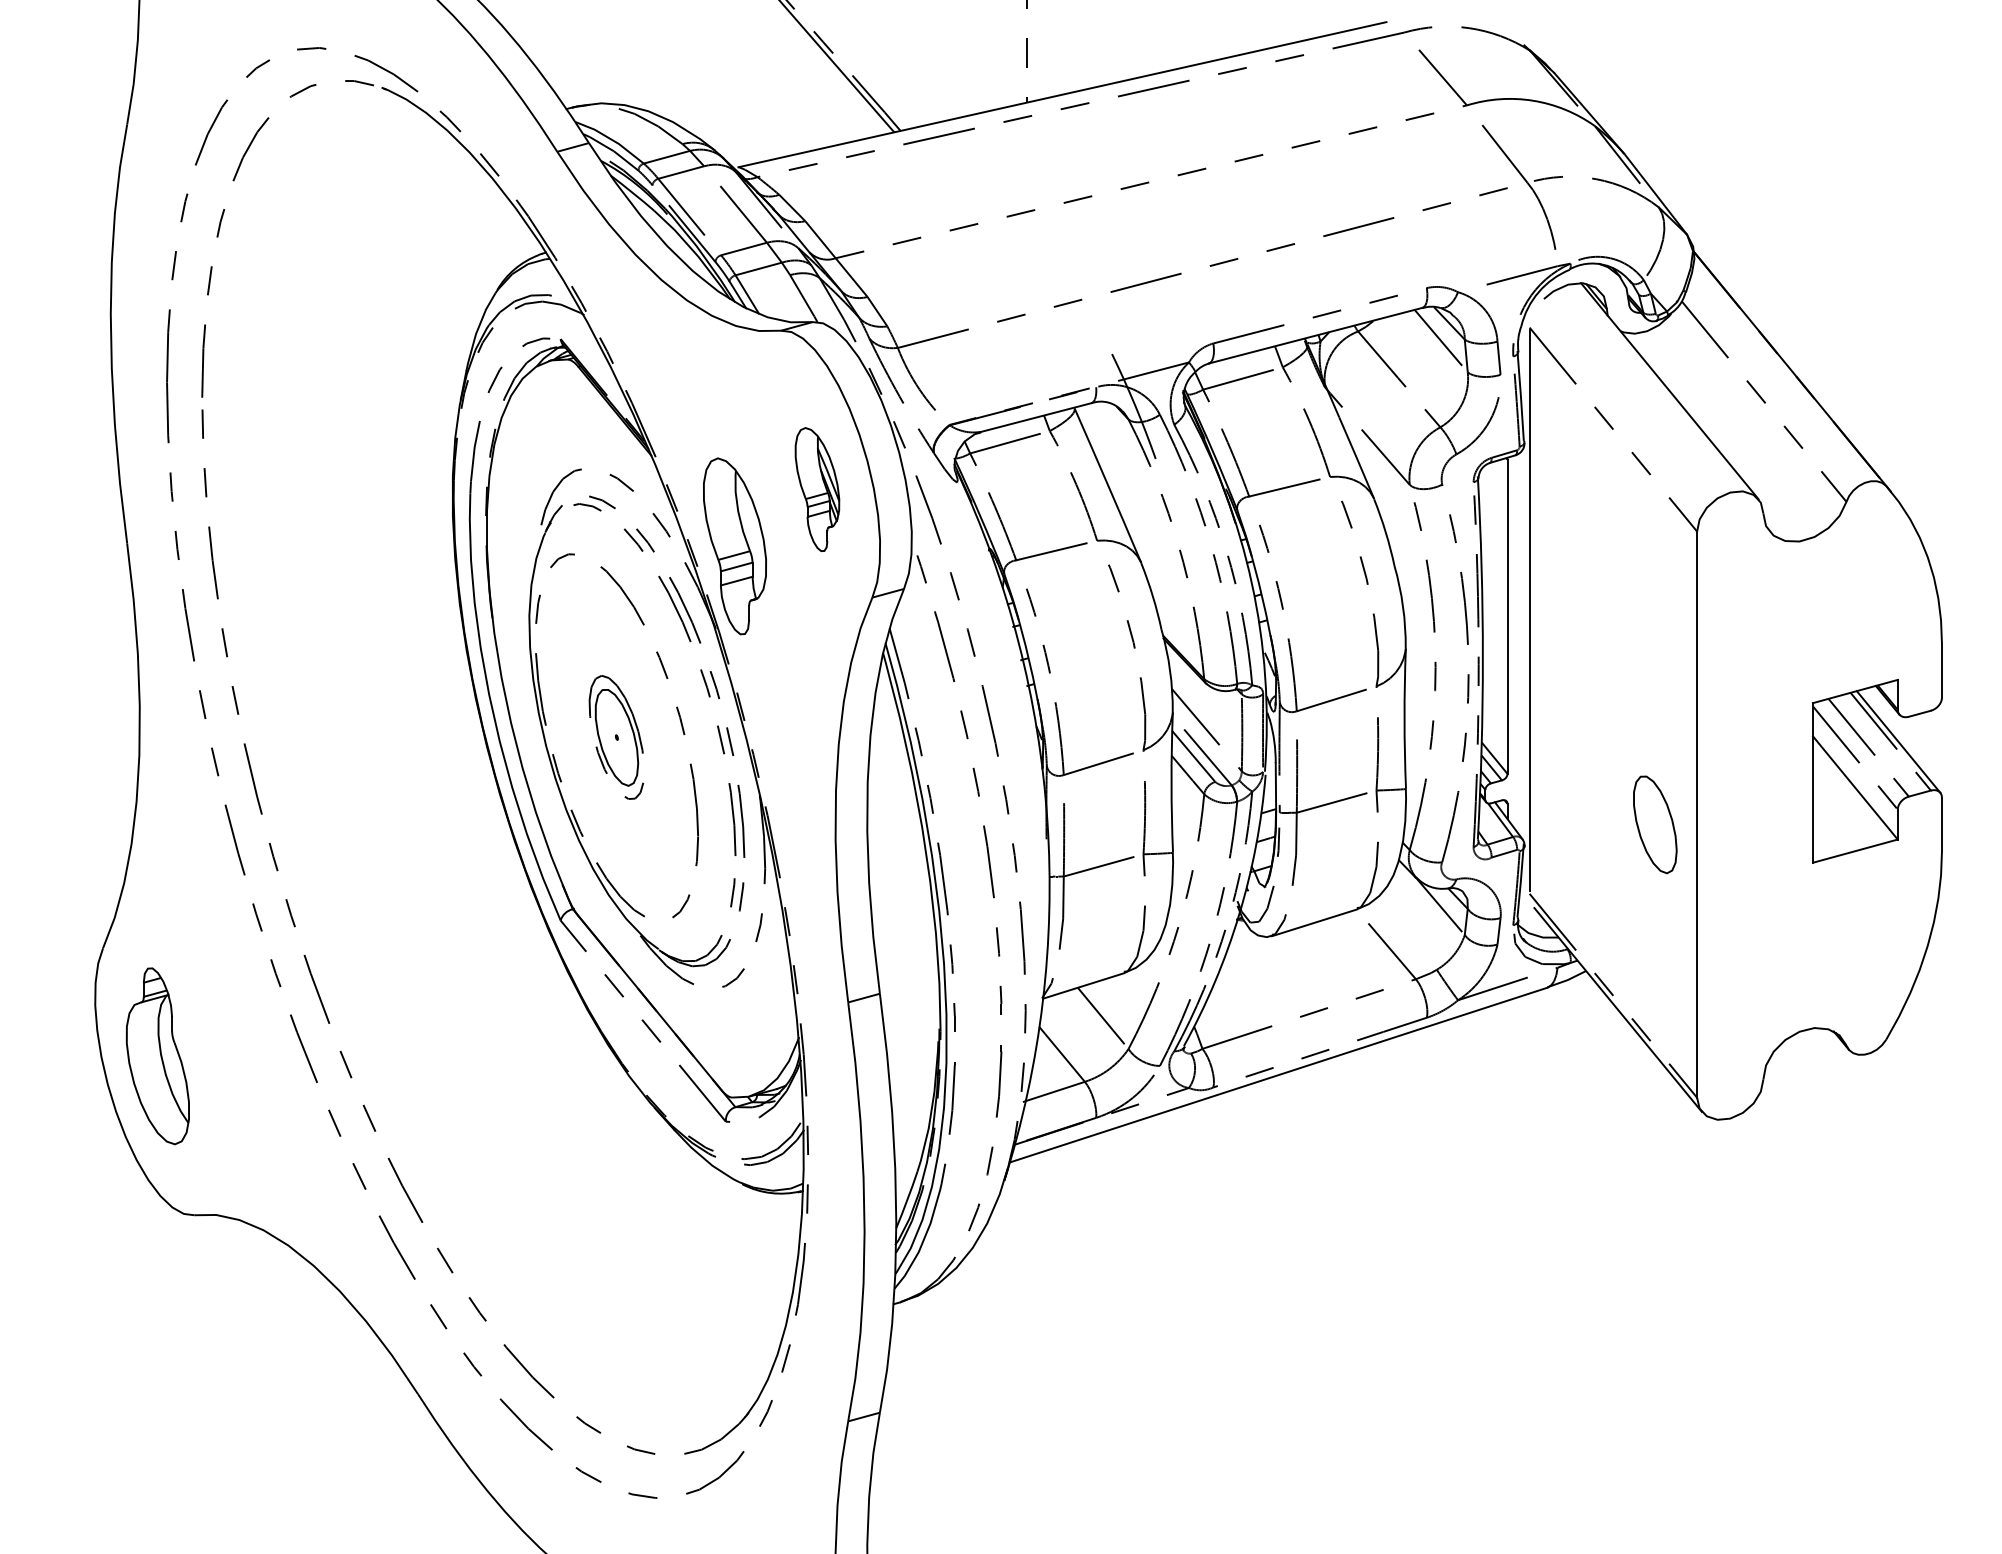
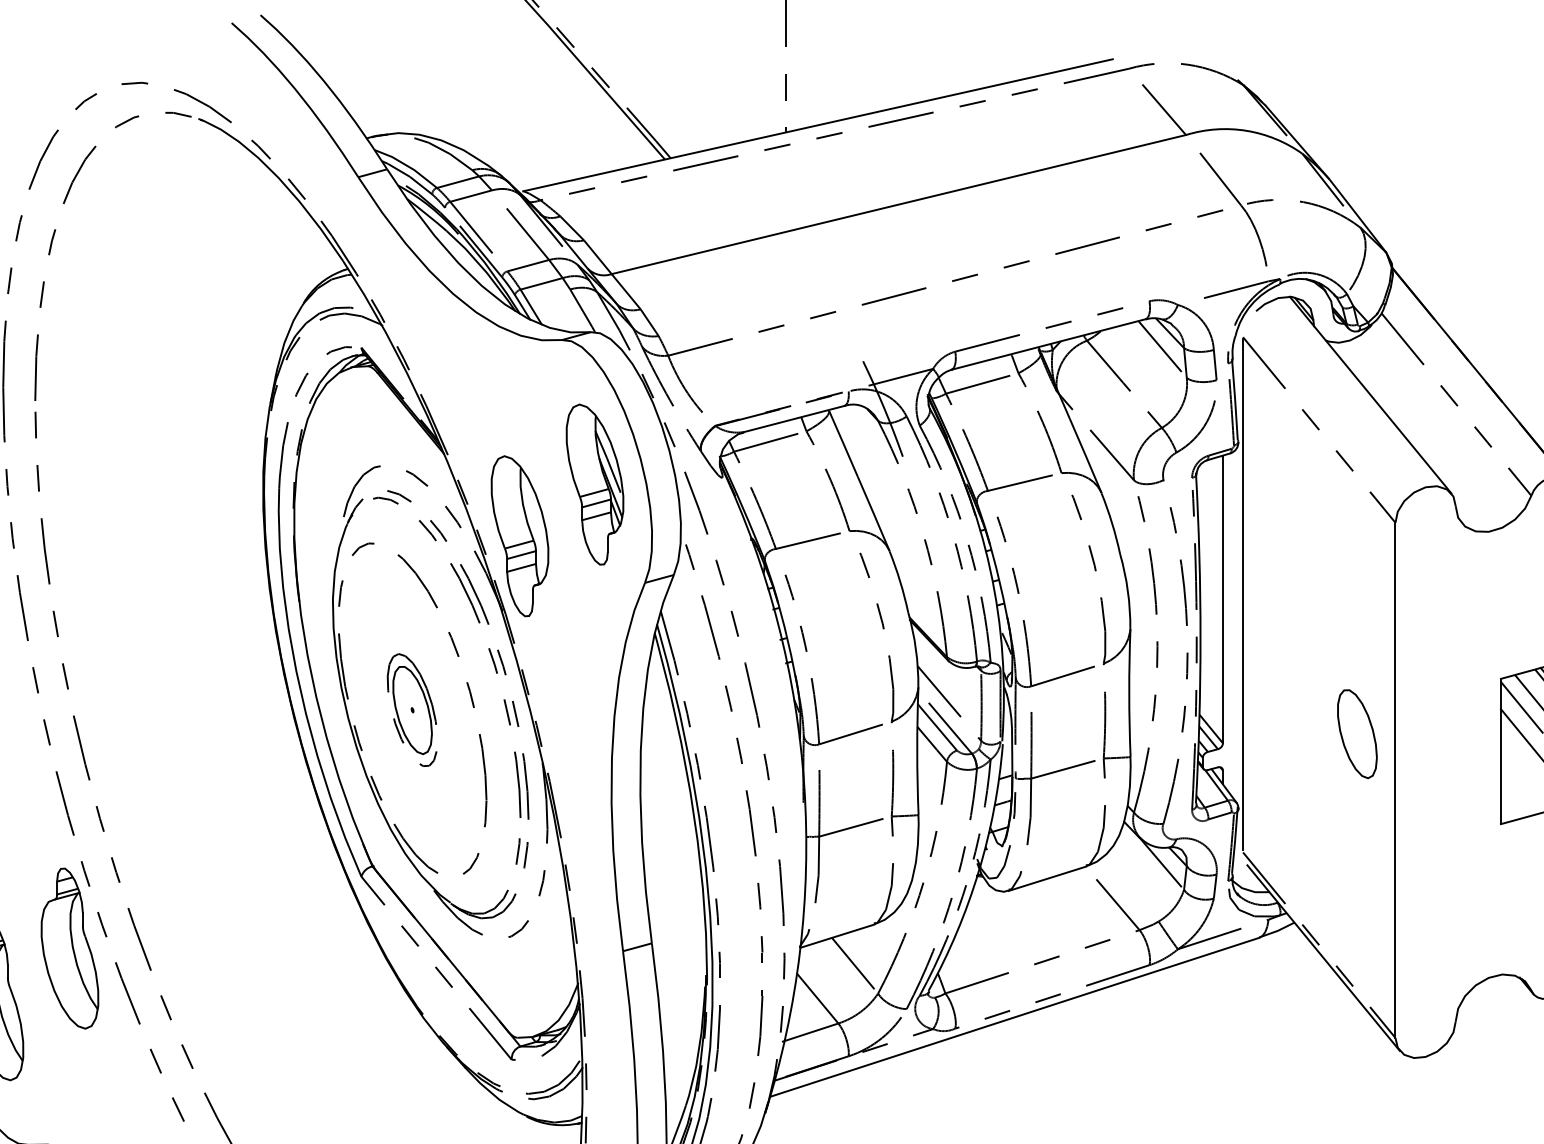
line: (1151, 181) -> (899, 204), dashed -> solid
part: (817, 489) -> (595, 484), size x1.43
part: (1655, 824) -> (1357, 733), moved
part: (240, 999) -> (70, 948), added

